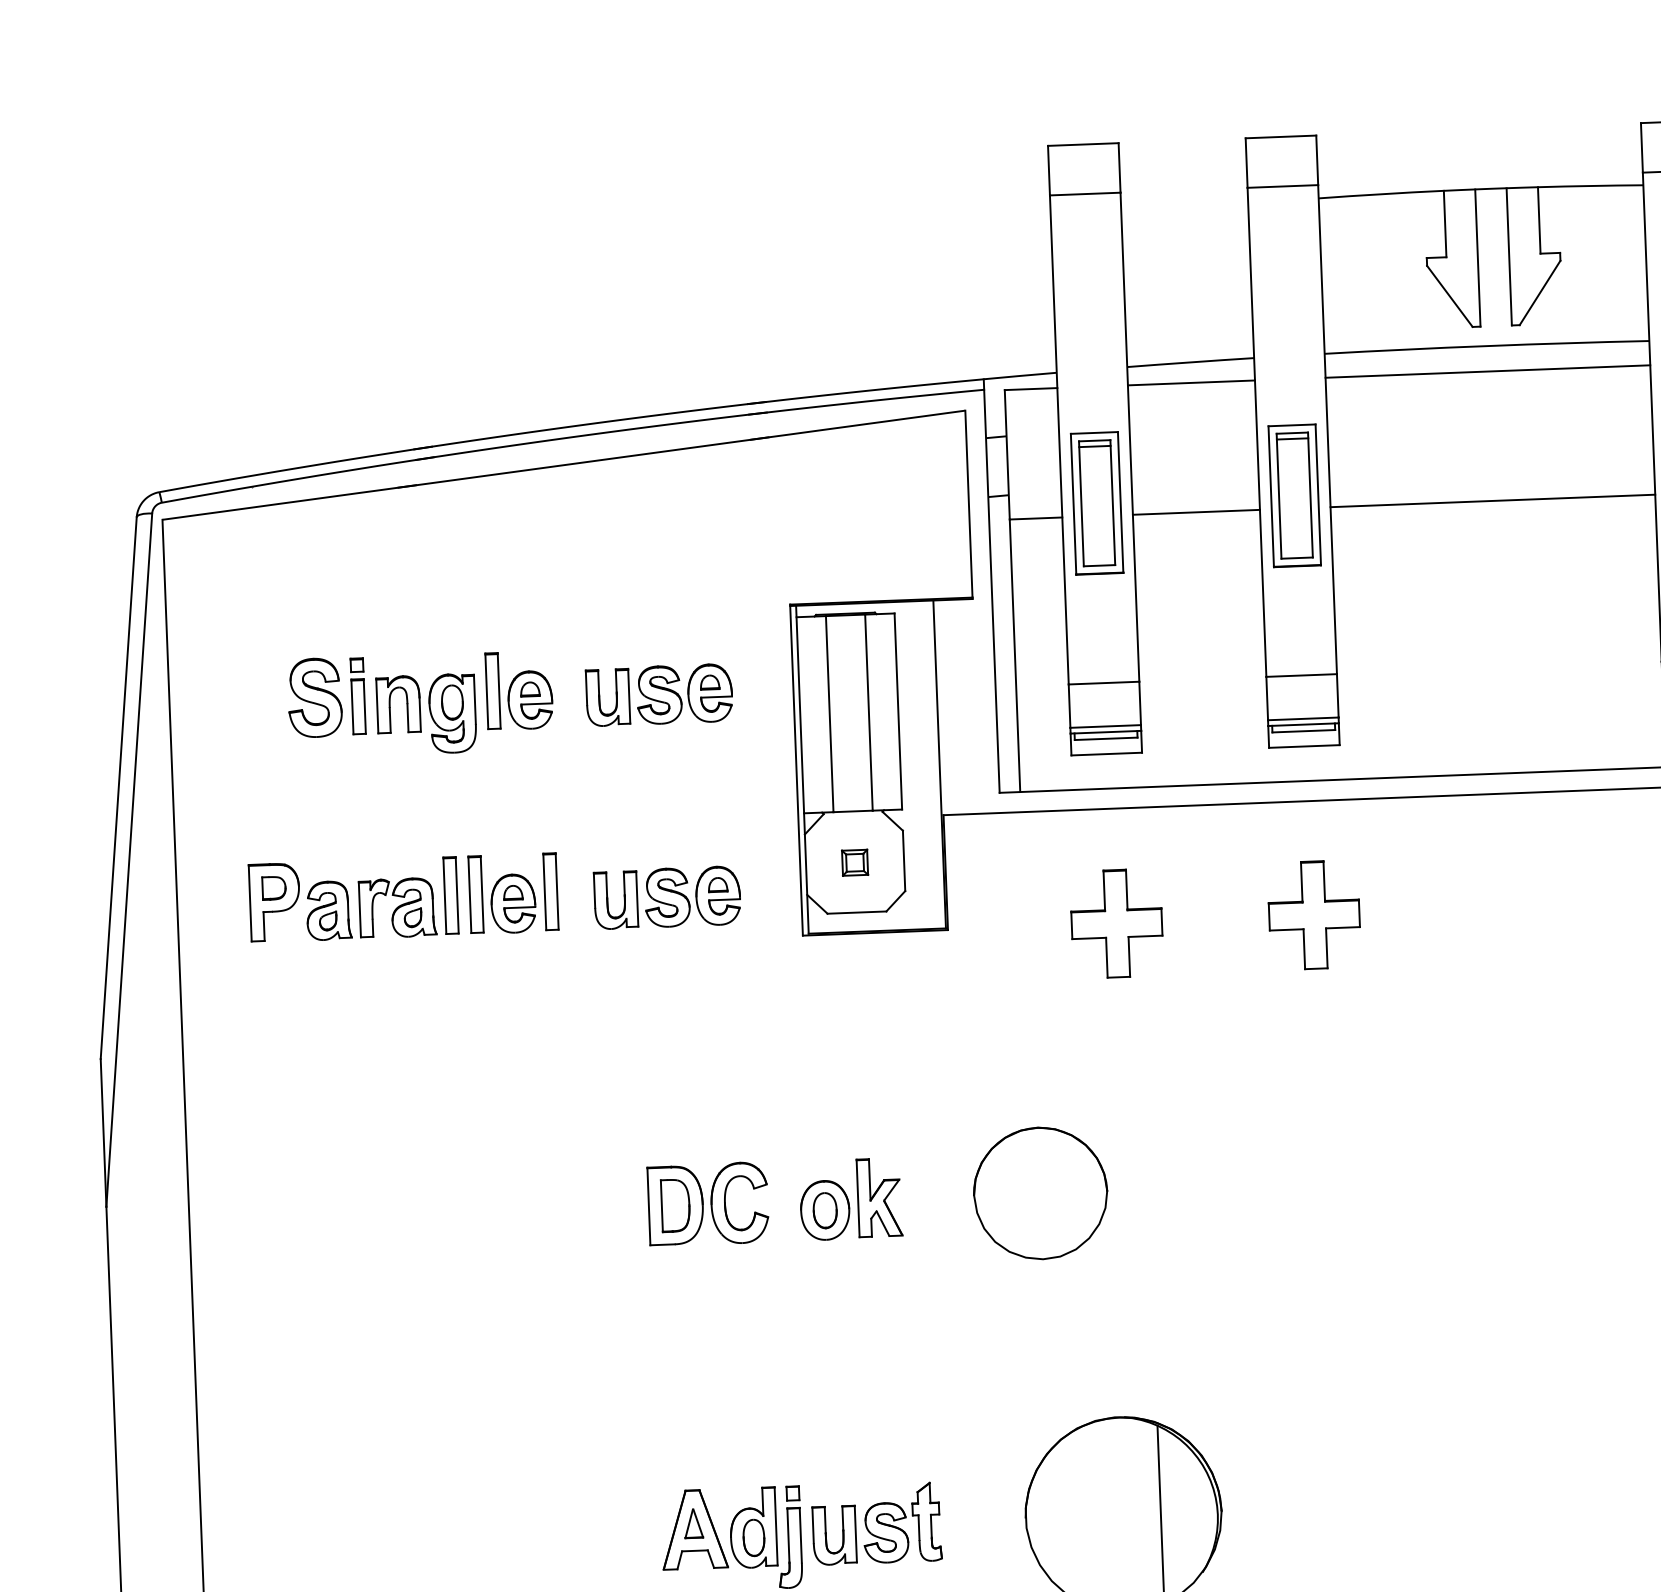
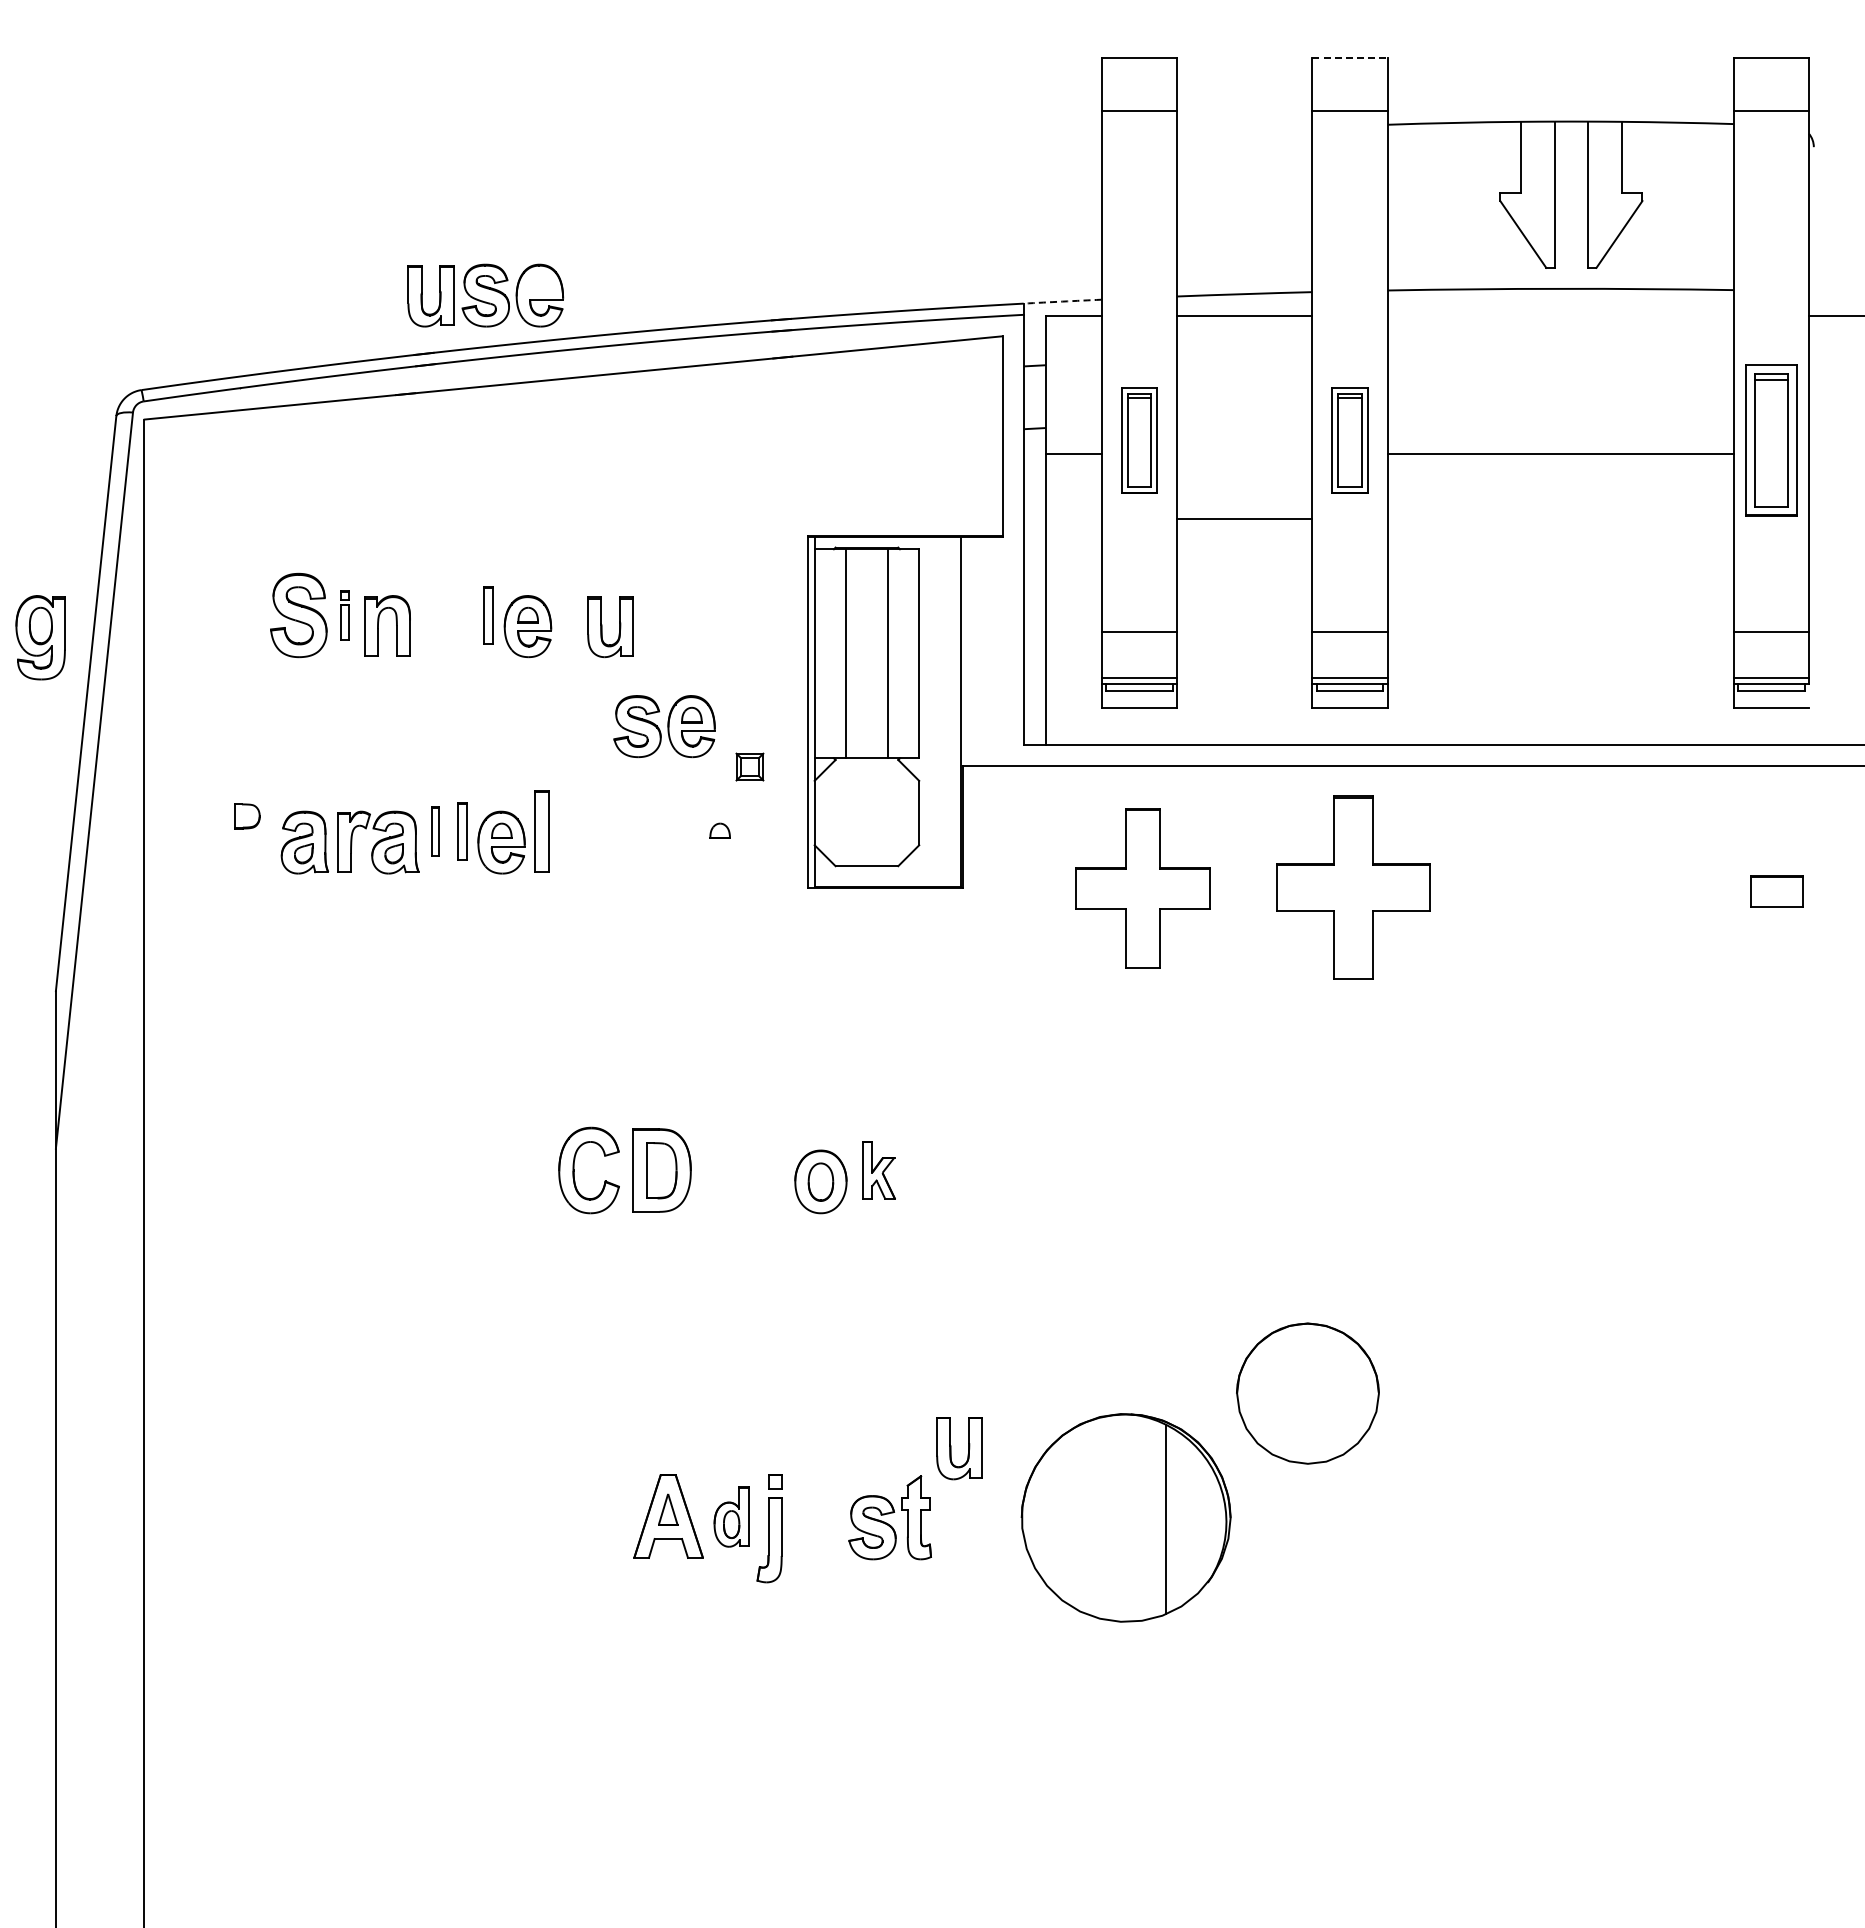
line: (1281, 136) -> (1350, 57), solid -> dashed
line: (1487, 372) -> (1560, 316), removed
arc: (1020, 375) -> (1062, 301), solid -> dashed
part: (1294, 495) -> (1349, 440), size x0.7
part: (1096, 503) -> (1138, 440), size x0.7
line: (1196, 511) -> (1244, 518), moved
part: (492, 691) -> (488, 615), size x0.7
part: (684, 694) -> (664, 726), moved
part: (357, 696) -> (344, 615), size x0.6
part: (452, 713) -> (40, 637), moved
part: (854, 862) -> (749, 766), moved
part: (476, 894) -> (462, 831), size x0.7
part: (451, 895) -> (435, 831), size x0.6
part: (667, 897) -> (485, 295), moved
part: (274, 901) -> (247, 830), removed
part: (1314, 915) -> (1353, 887), size x1.6
part: (1116, 923) -> (1142, 888), size x1.4
part: (1040, 1193) -> (1307, 1393), moved
part: (878, 1197) -> (878, 1170), size x0.7
part: (725, 1203) -> (574, 1170), moved
part: (753, 1528) -> (731, 1517), size x0.7
part: (826, 1535) -> (951, 1448), moved

